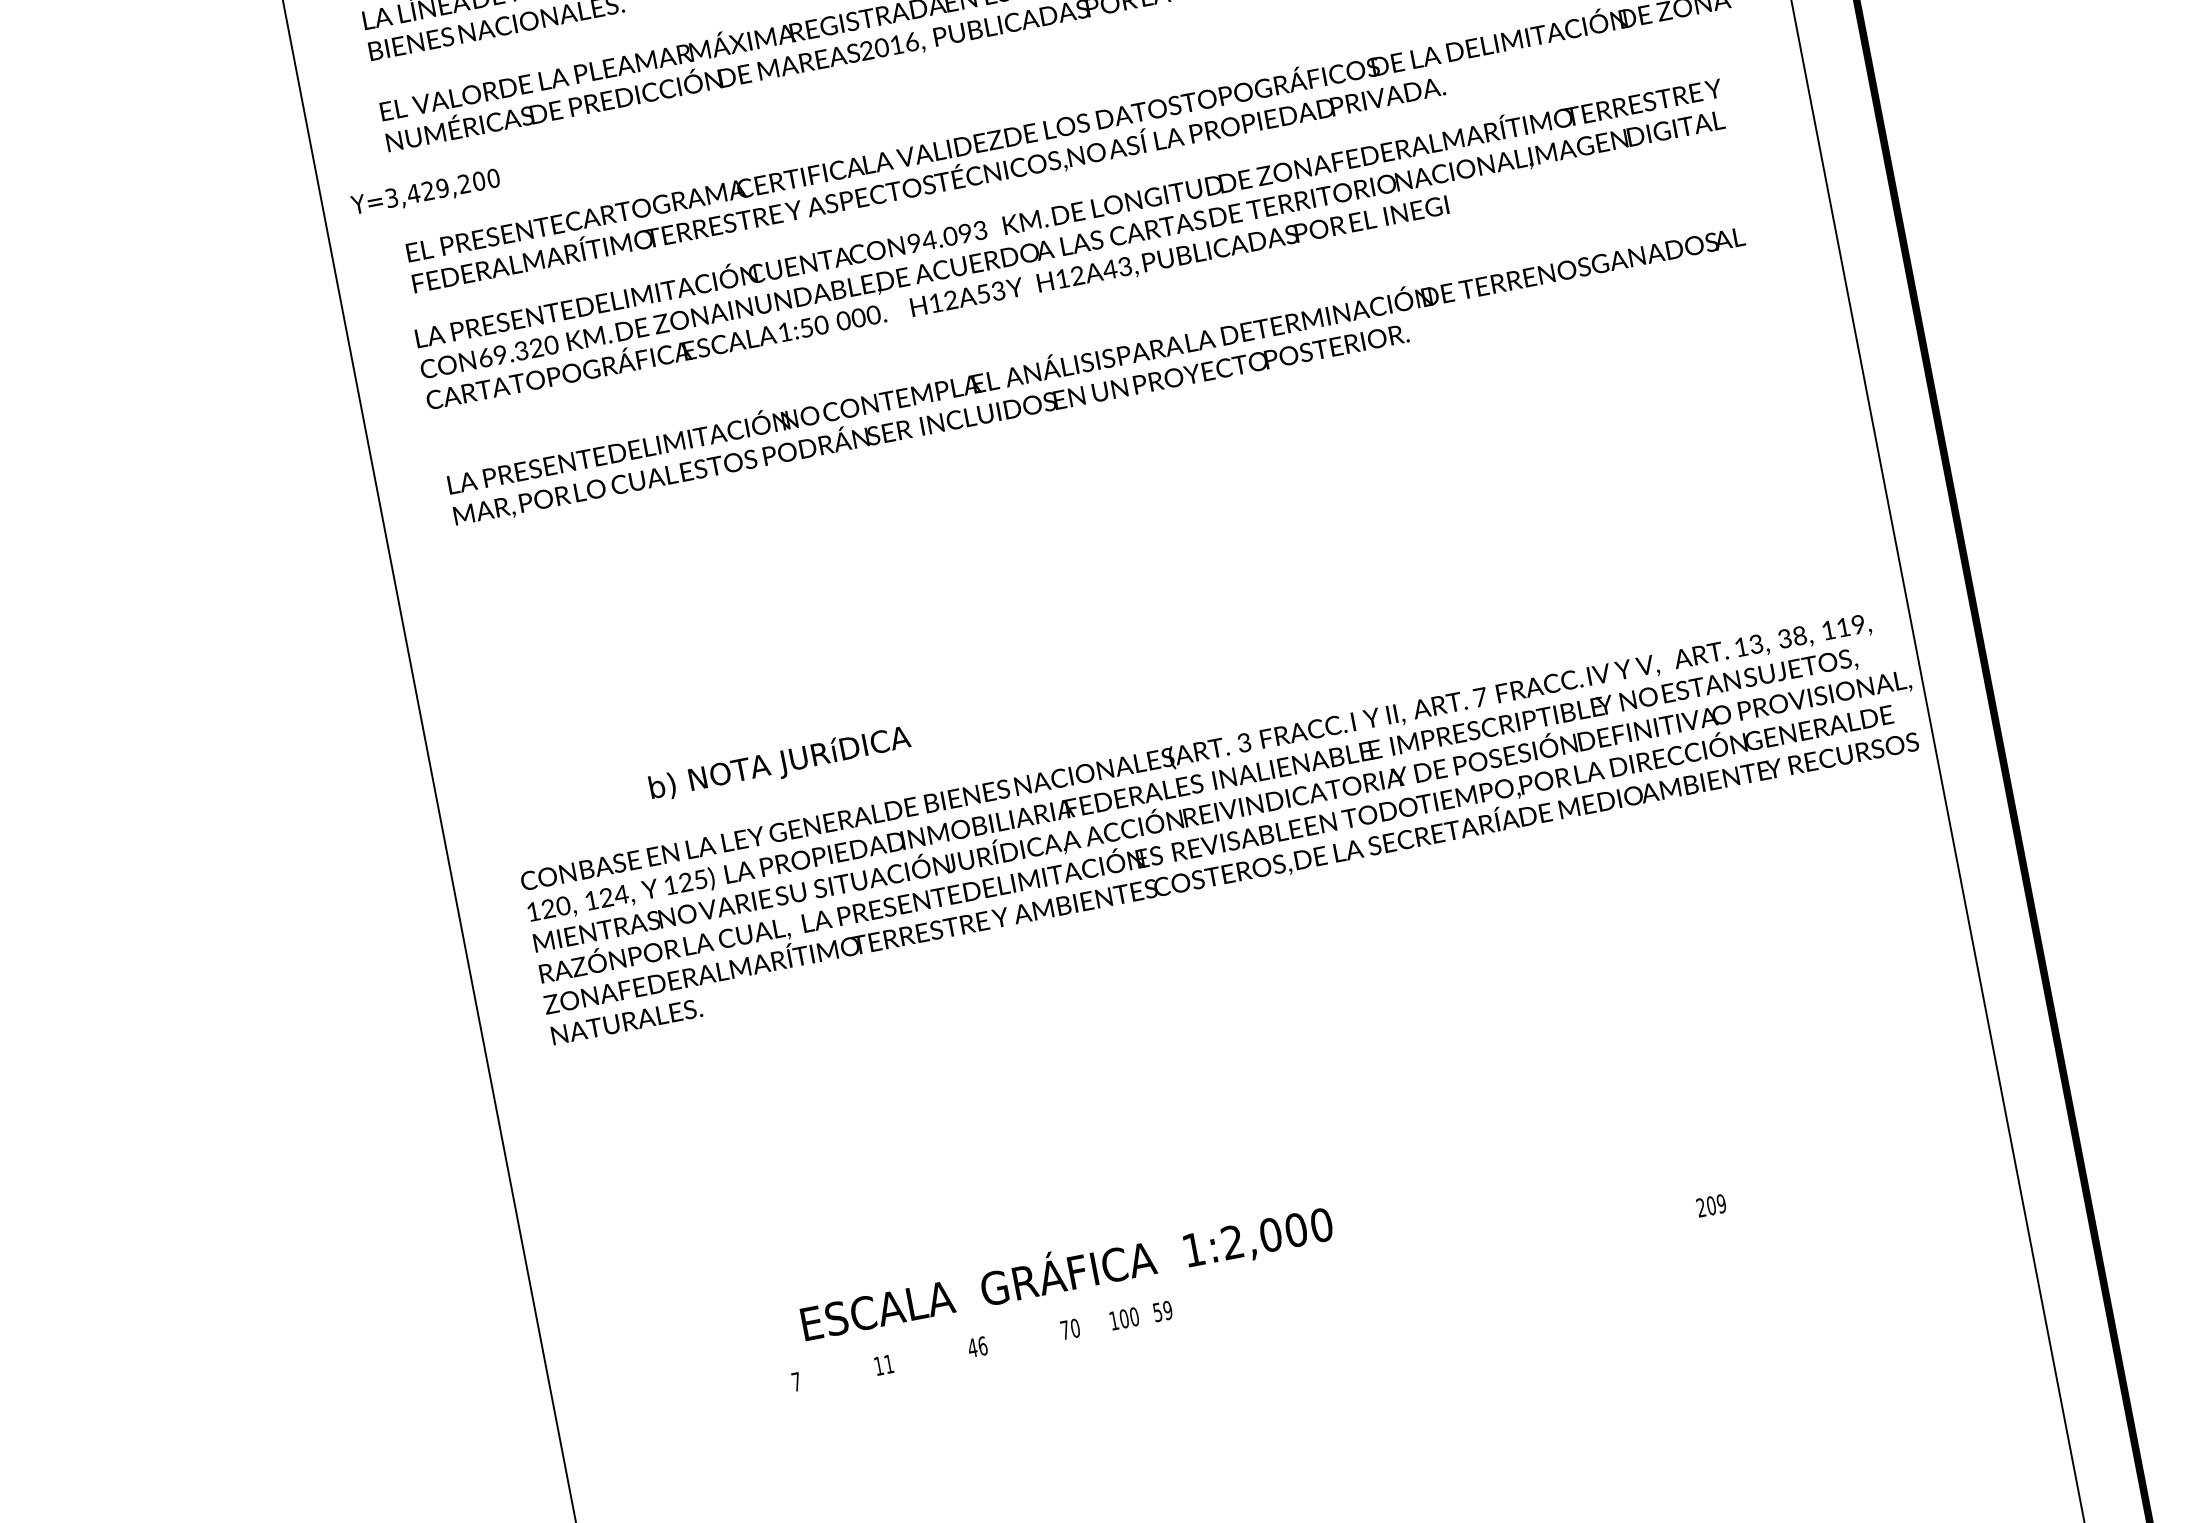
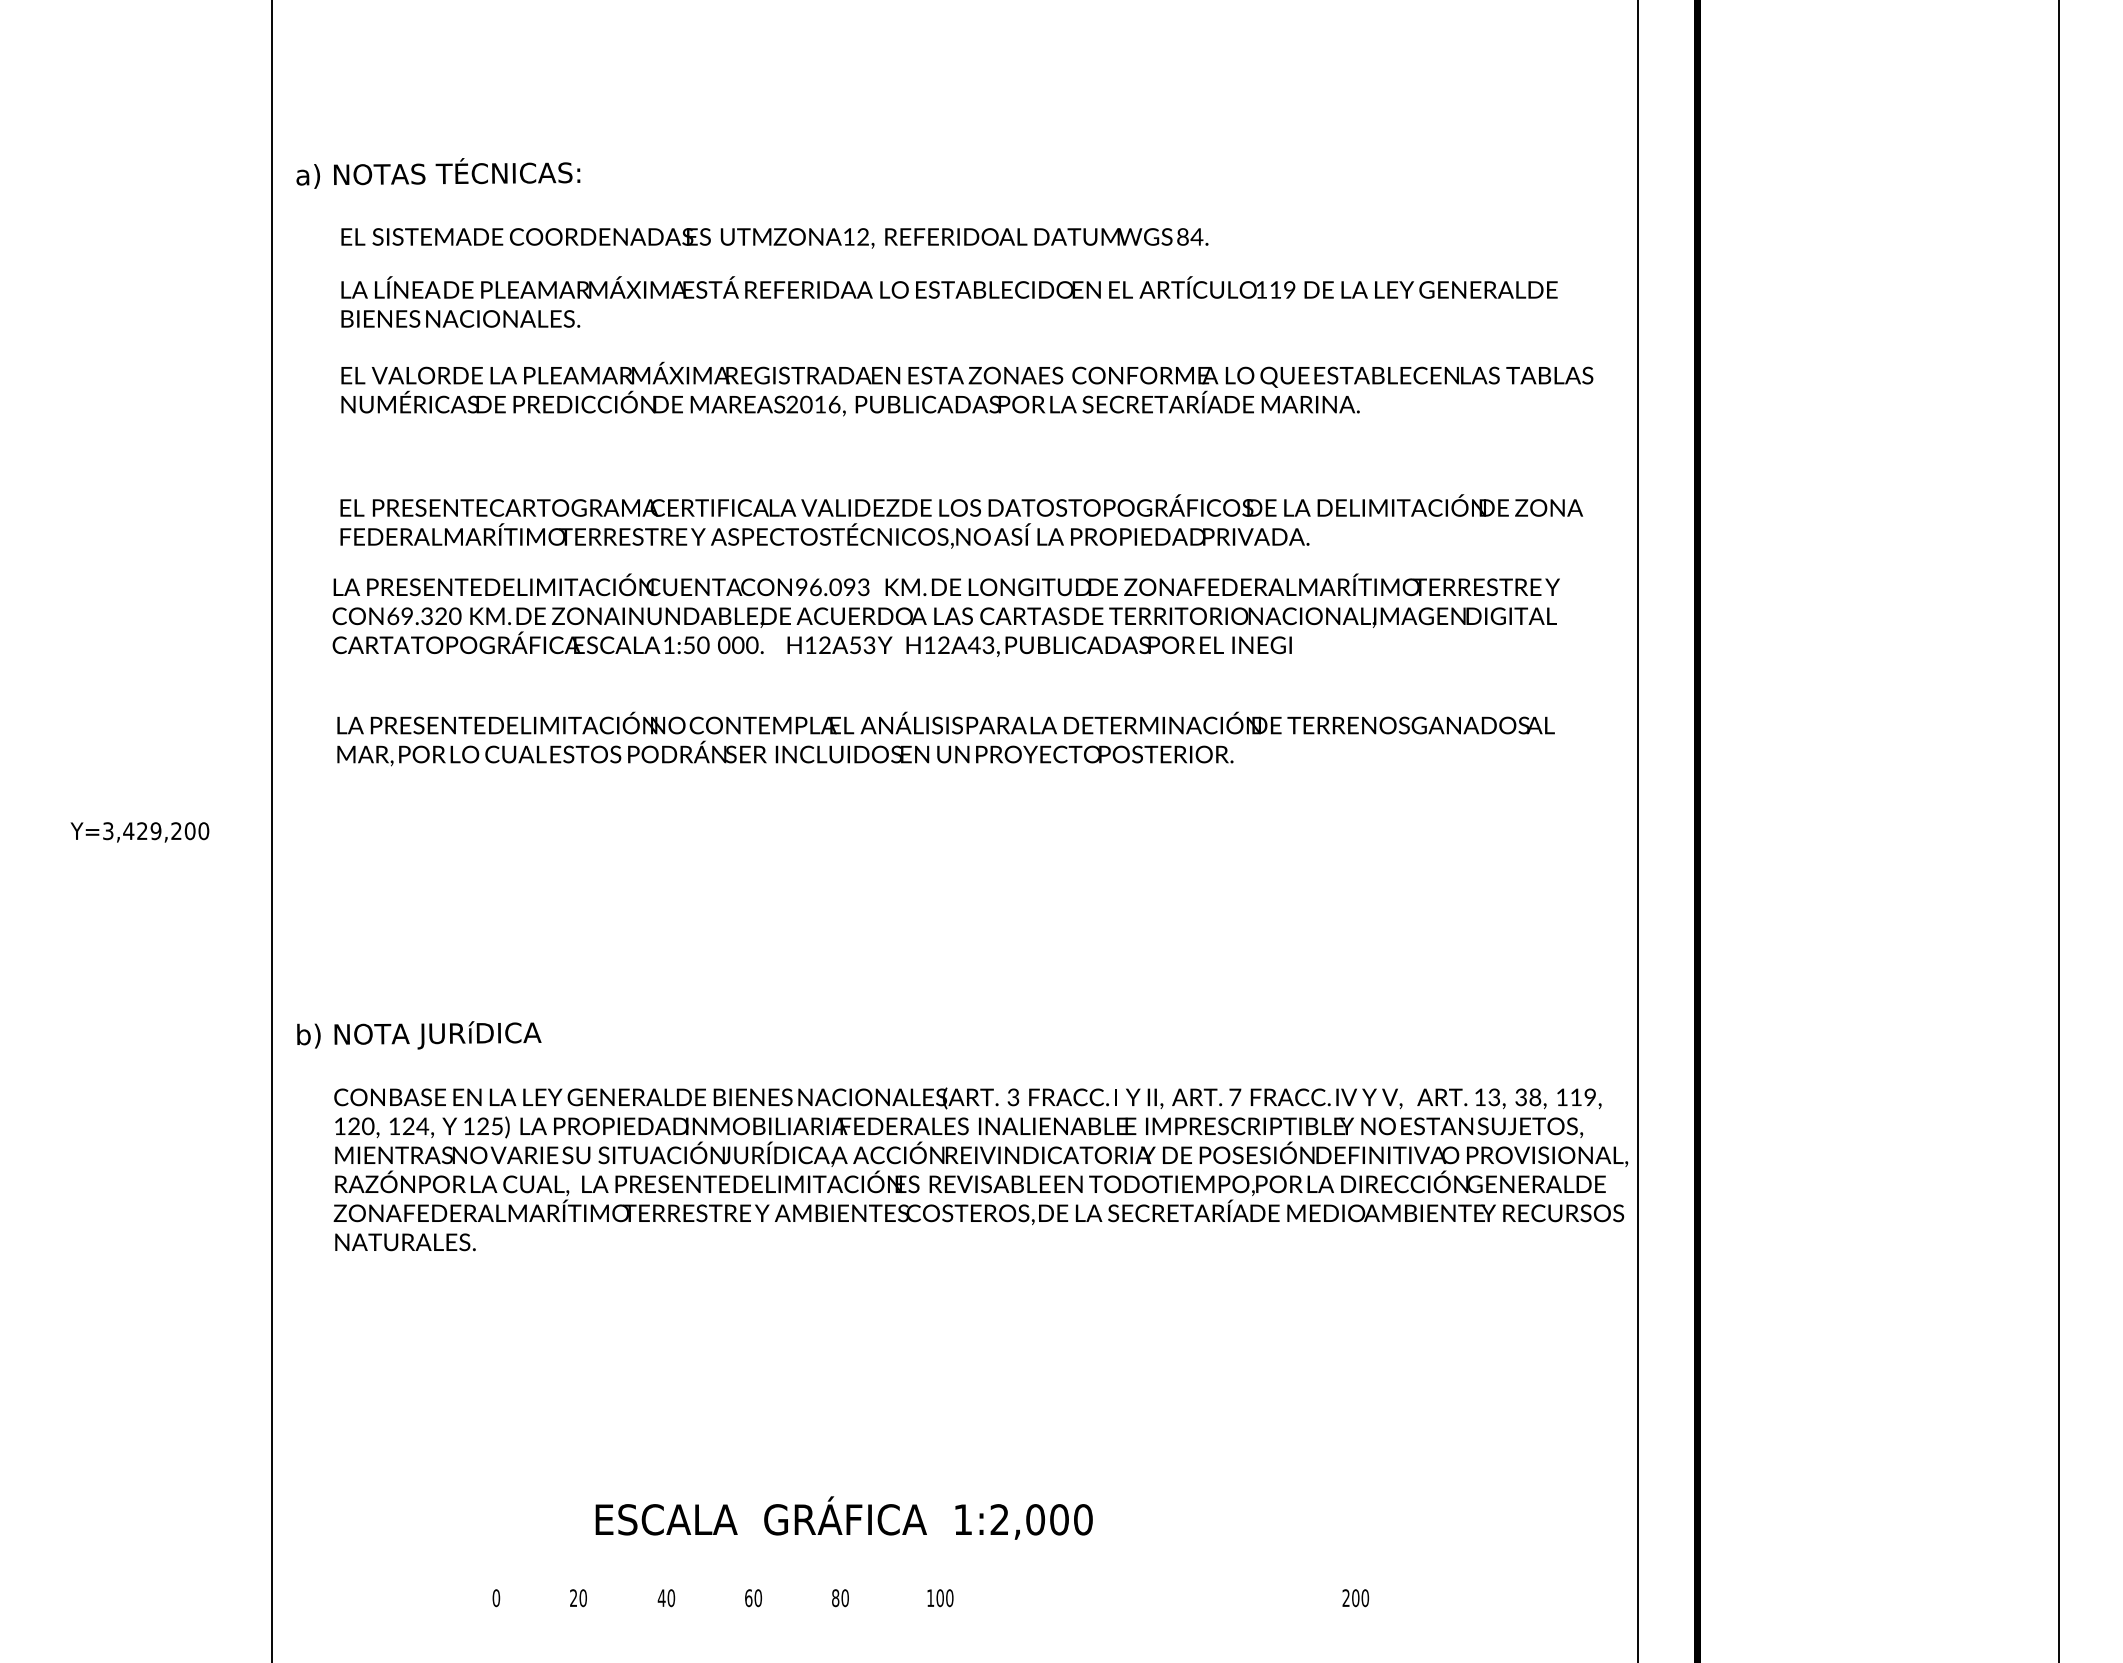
text: (425, 193) -> (139, 832), moved
text: (929, 240) -> (815, 587), 94.093 -> 96.093
text: (780, 763) -> (419, 1035), moved
text: (1720, 1204) -> (1364, 1598), 209 -> 200
text: (1065, 1271) -> (843, 1517), moved
text: (1162, 1311) -> (840, 1598), 59 -> 80
text: (1124, 1319) -> (940, 1598), moved
text: (1065, 1330) -> (748, 1598), 70 -> 60
text: (982, 1345) -> (671, 1597), 46 -> 40
text: (884, 1365) -> (578, 1598), 11 -> 20
text: (796, 1382) -> (496, 1598), 7 -> 0

